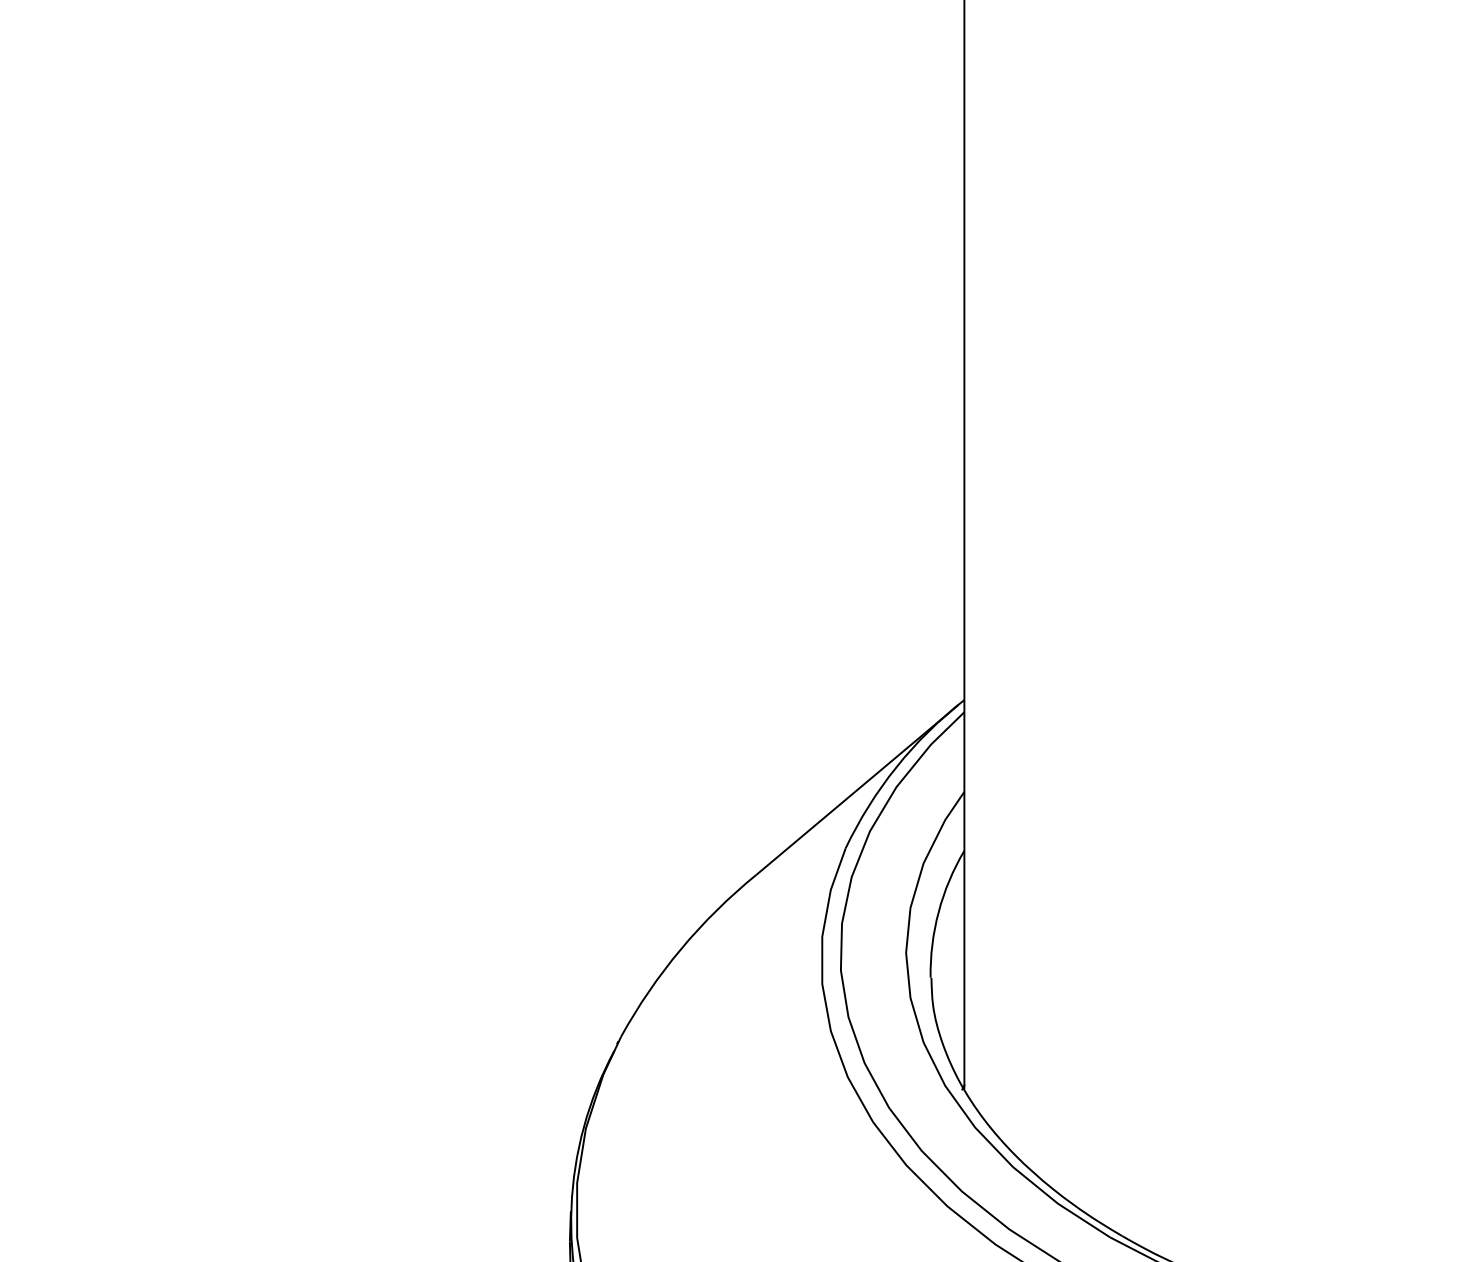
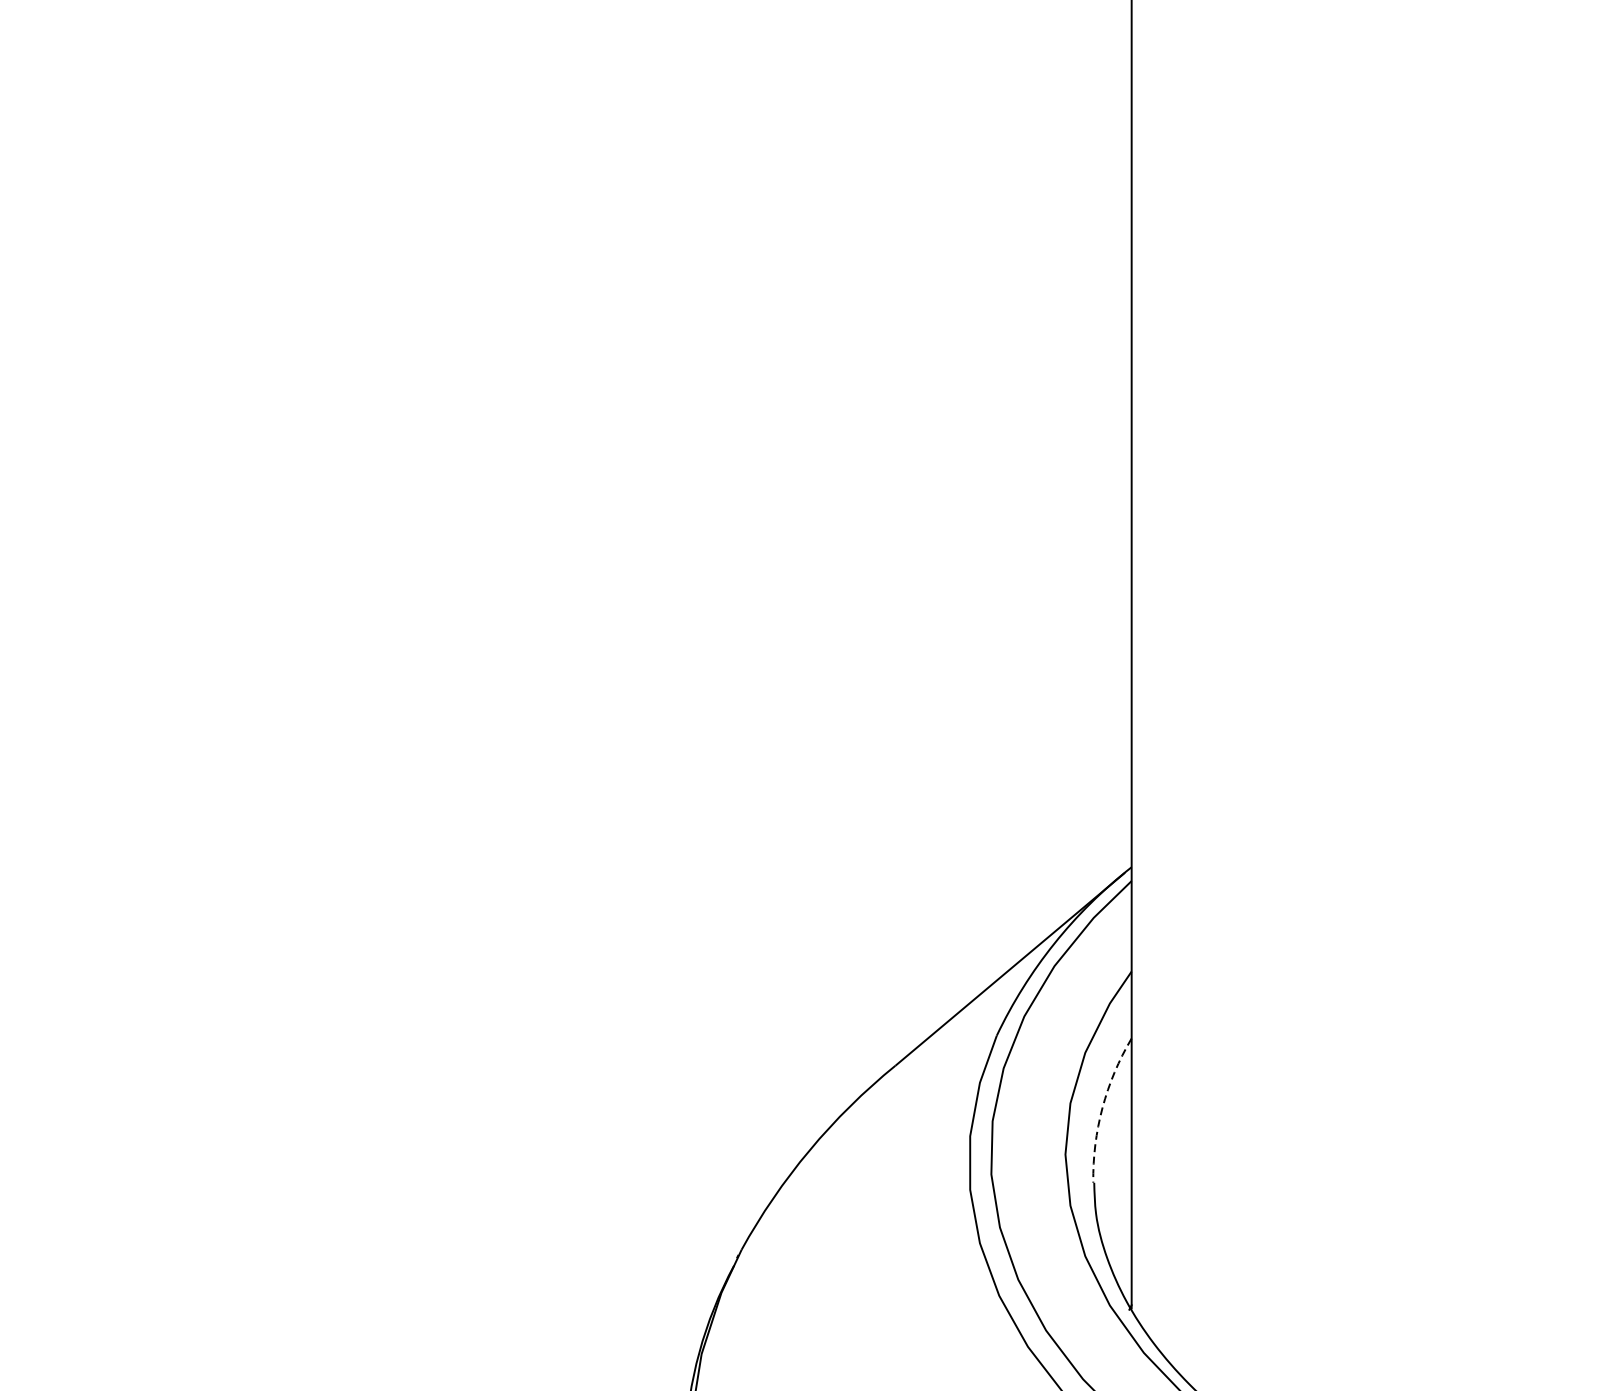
arc: (938, 911) -> (1102, 1107), solid -> dashed

